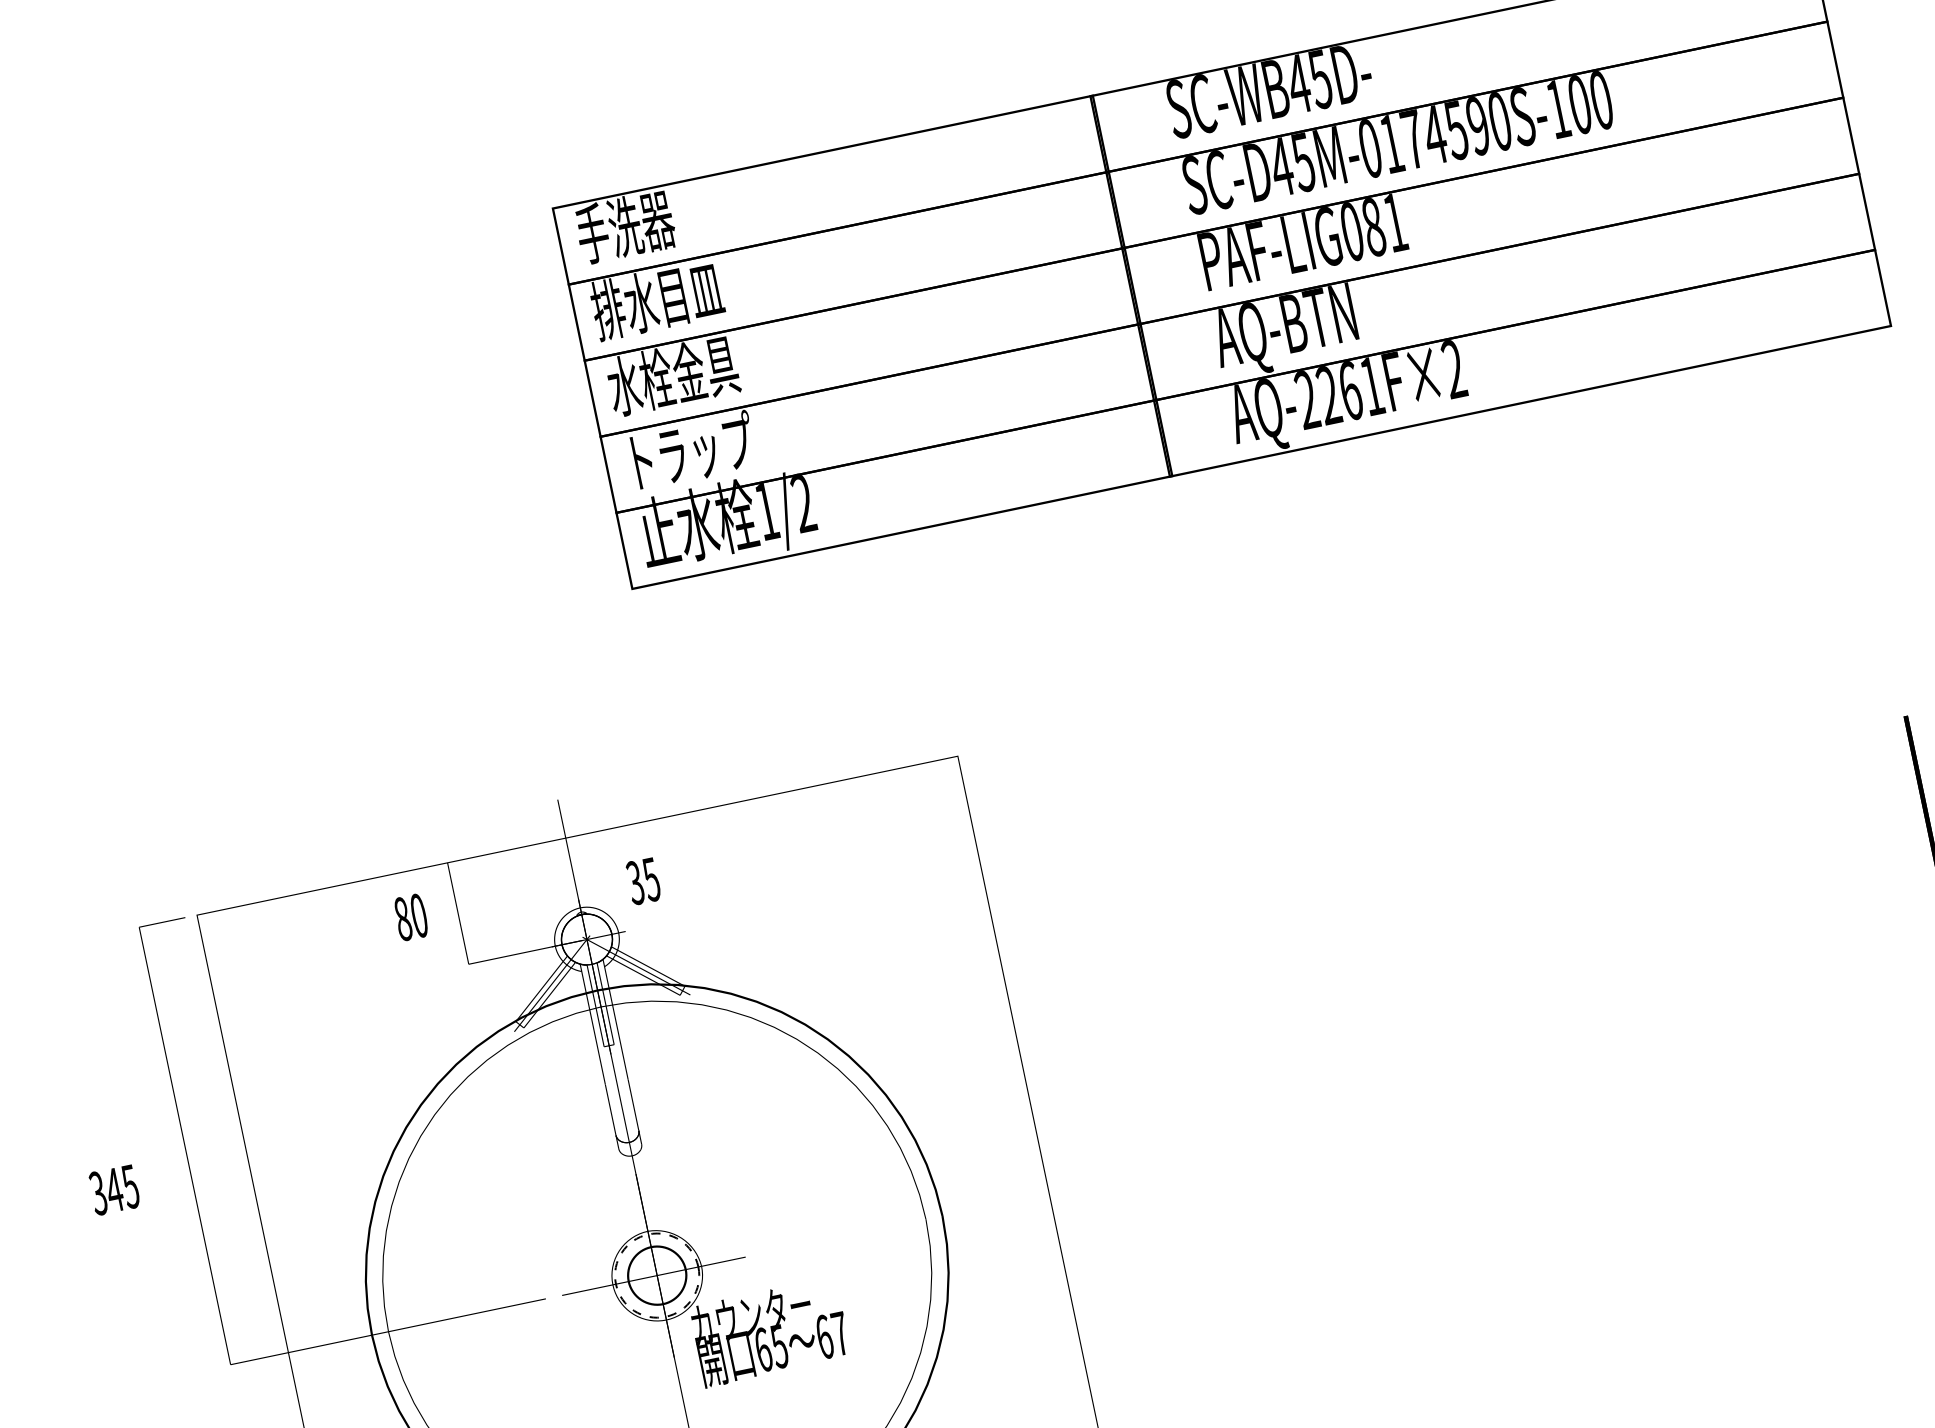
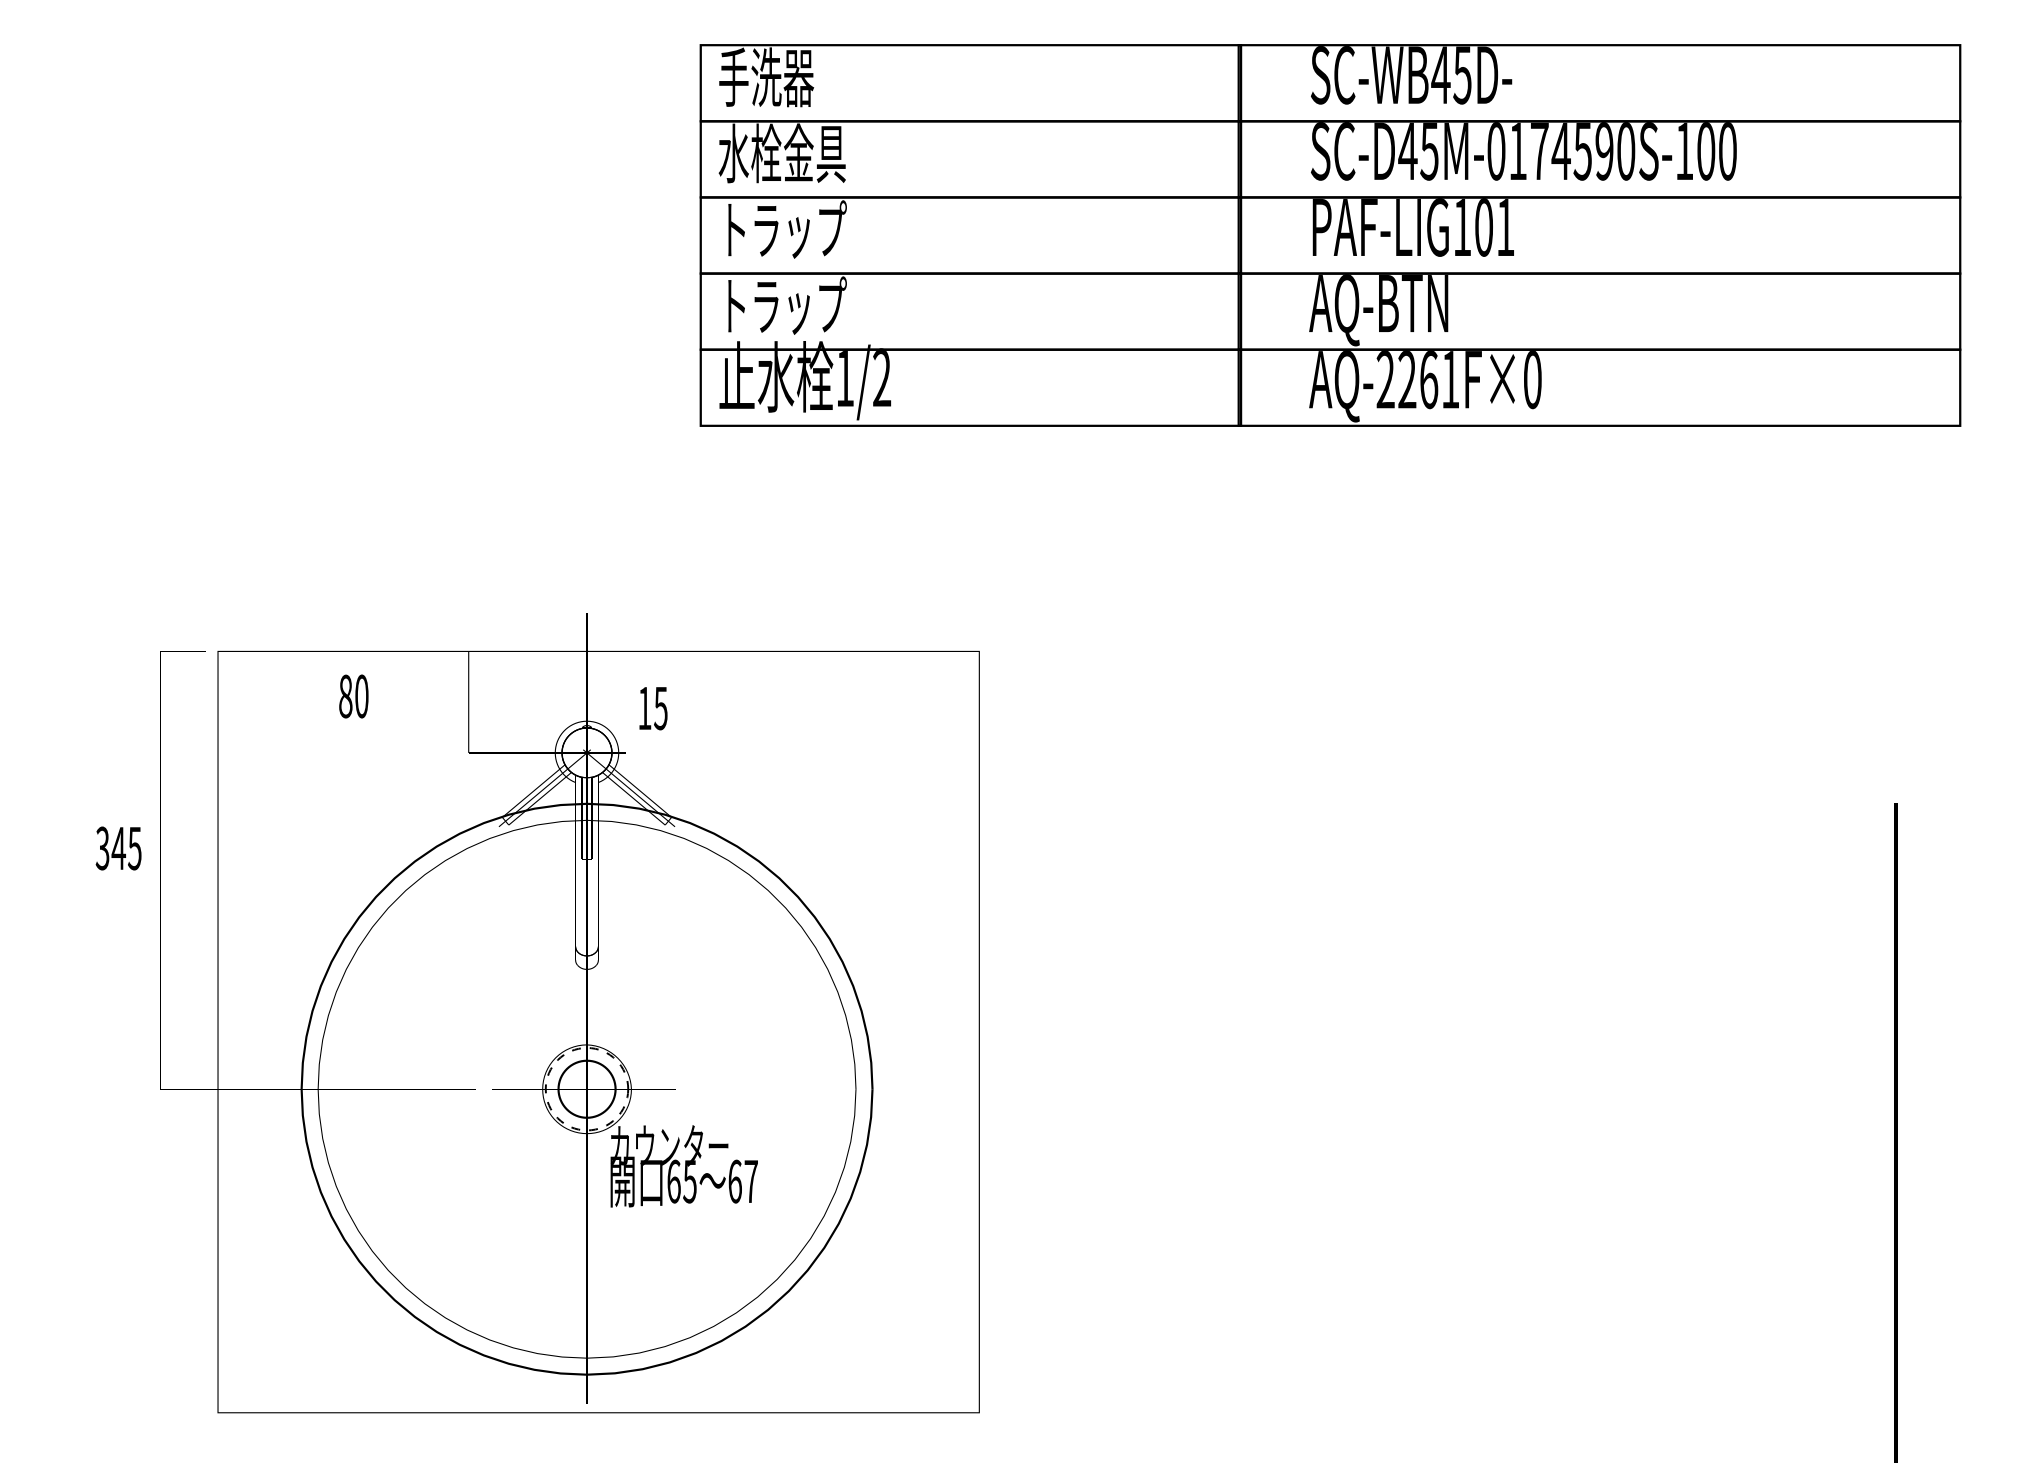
text: (1363, 229) -> (1473, 227), PAF-LIG081 -> PAF-LIG101
text: (657, 299) -> (782, 153), 排水目皿 -> 水栓金具
text: (1454, 369) -> (1532, 380), AQ-2261F×2 -> AQ-2261F×0
text: (673, 375) -> (782, 229), 水栓金具 -> トラップ
text: (635, 883) -> (644, 708), 35 -> 15
text: (410, 917) -> (353, 696), moved
text: (114, 1190) -> (118, 848), moved

